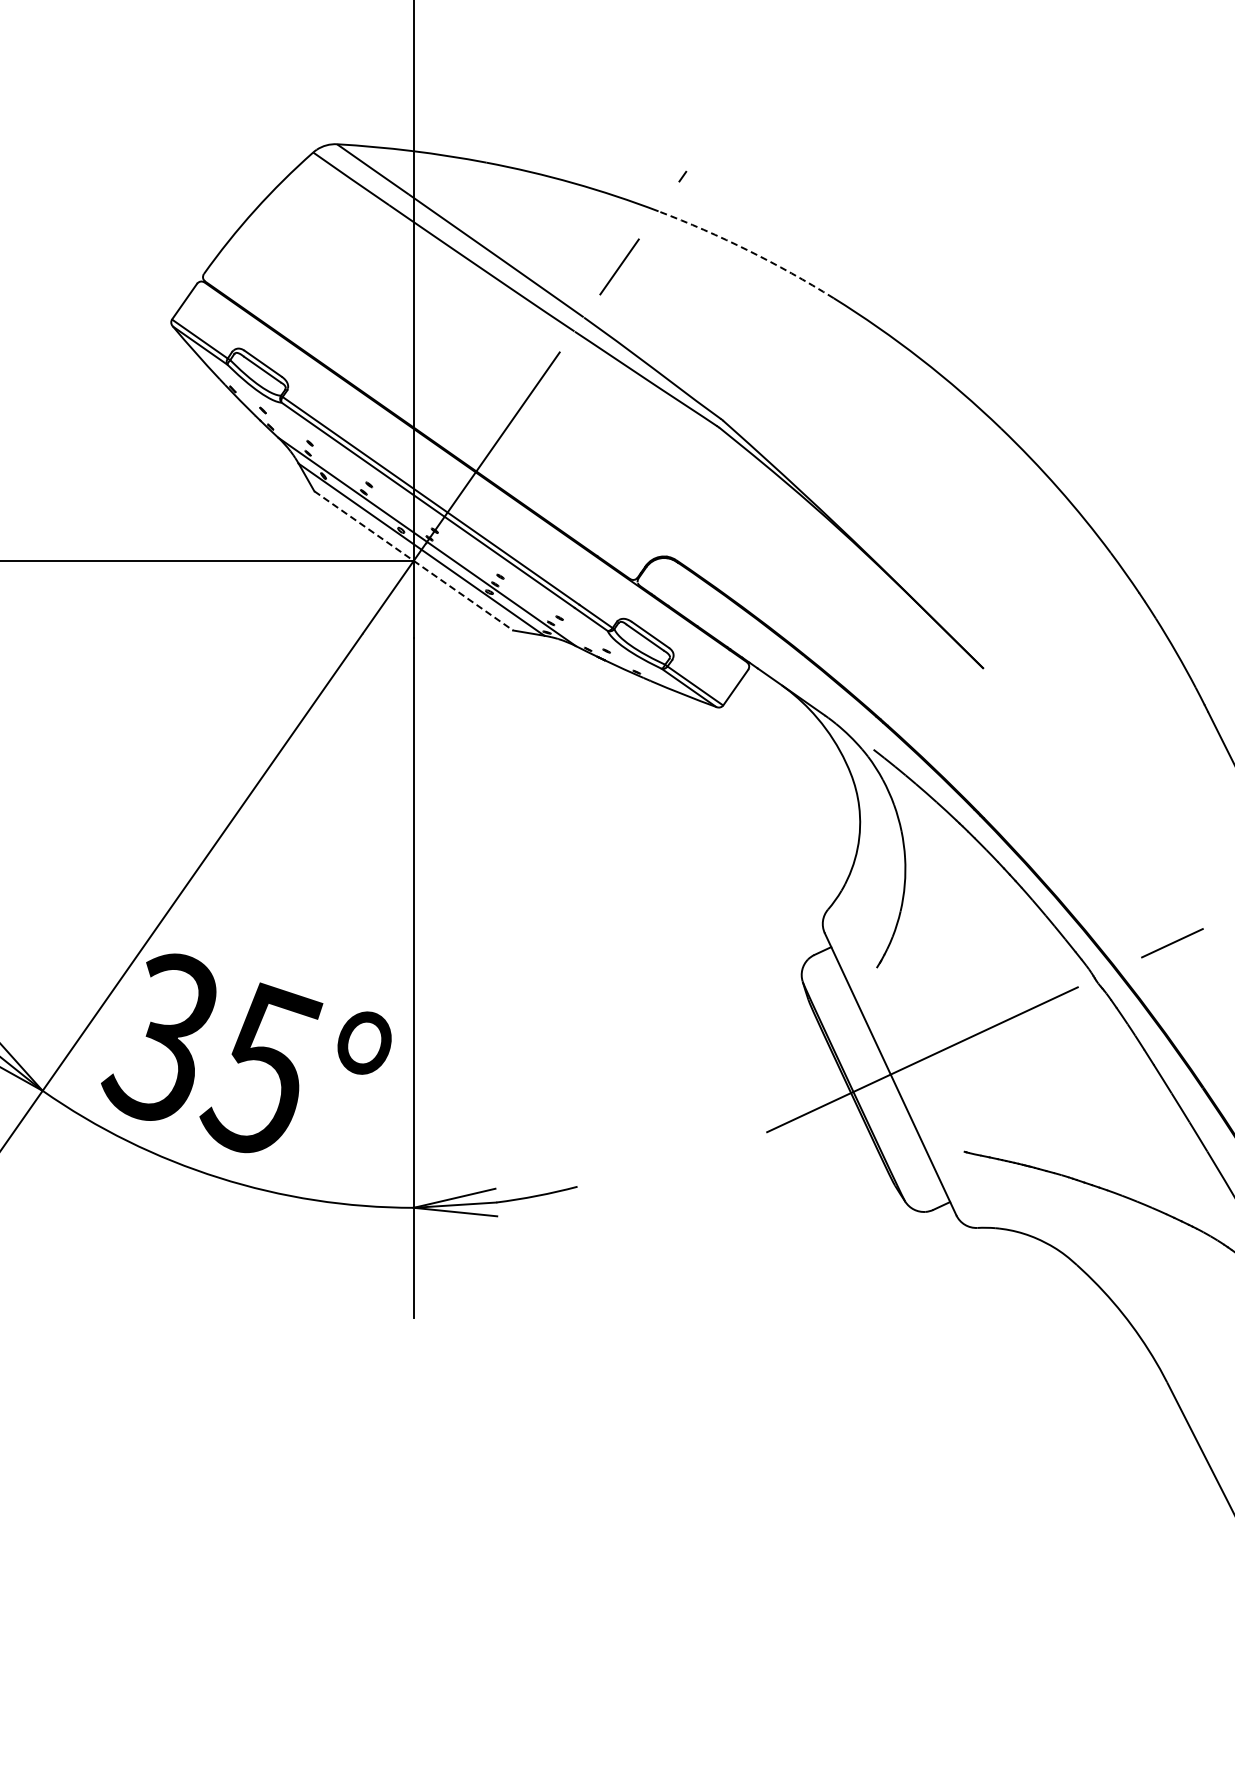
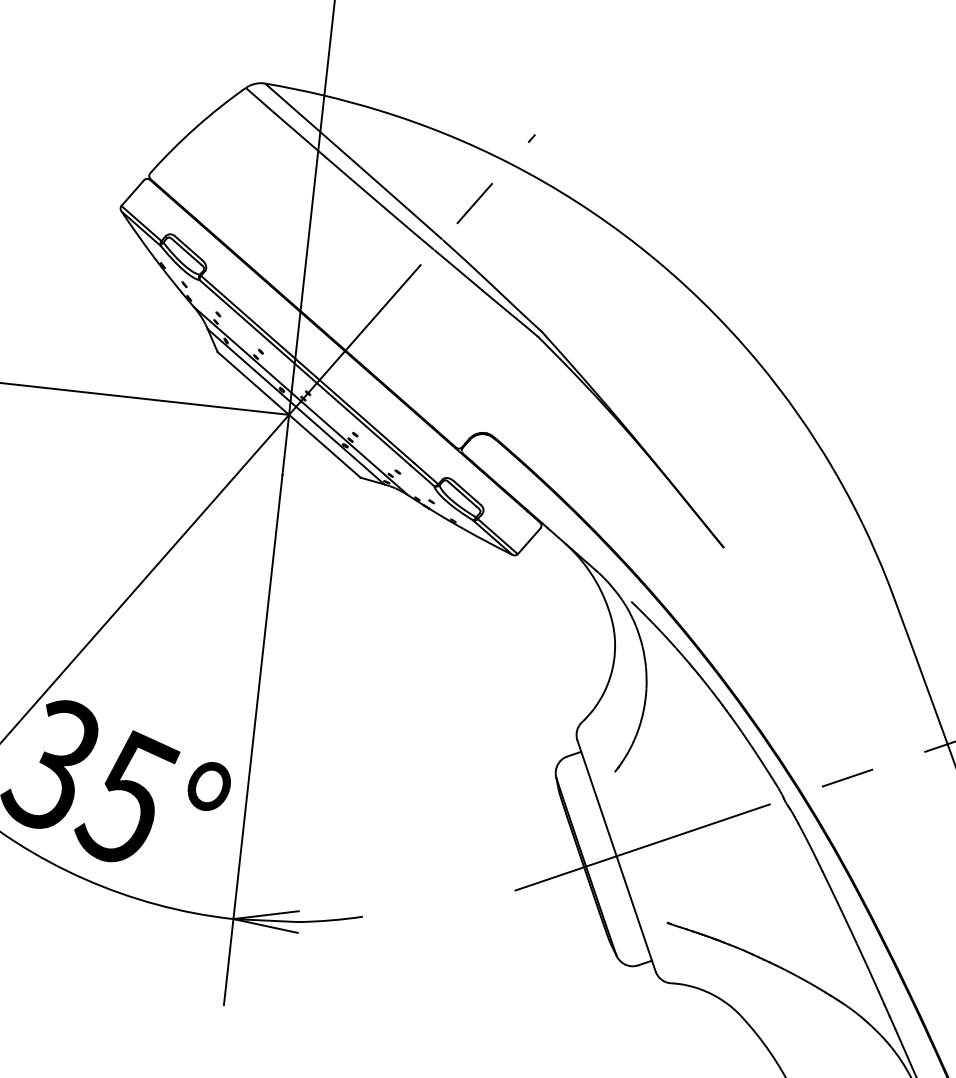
arc: (748, 250) -> (576, 201), dashed -> solid
line: (414, 561) -> (289, 415), dashed -> solid

